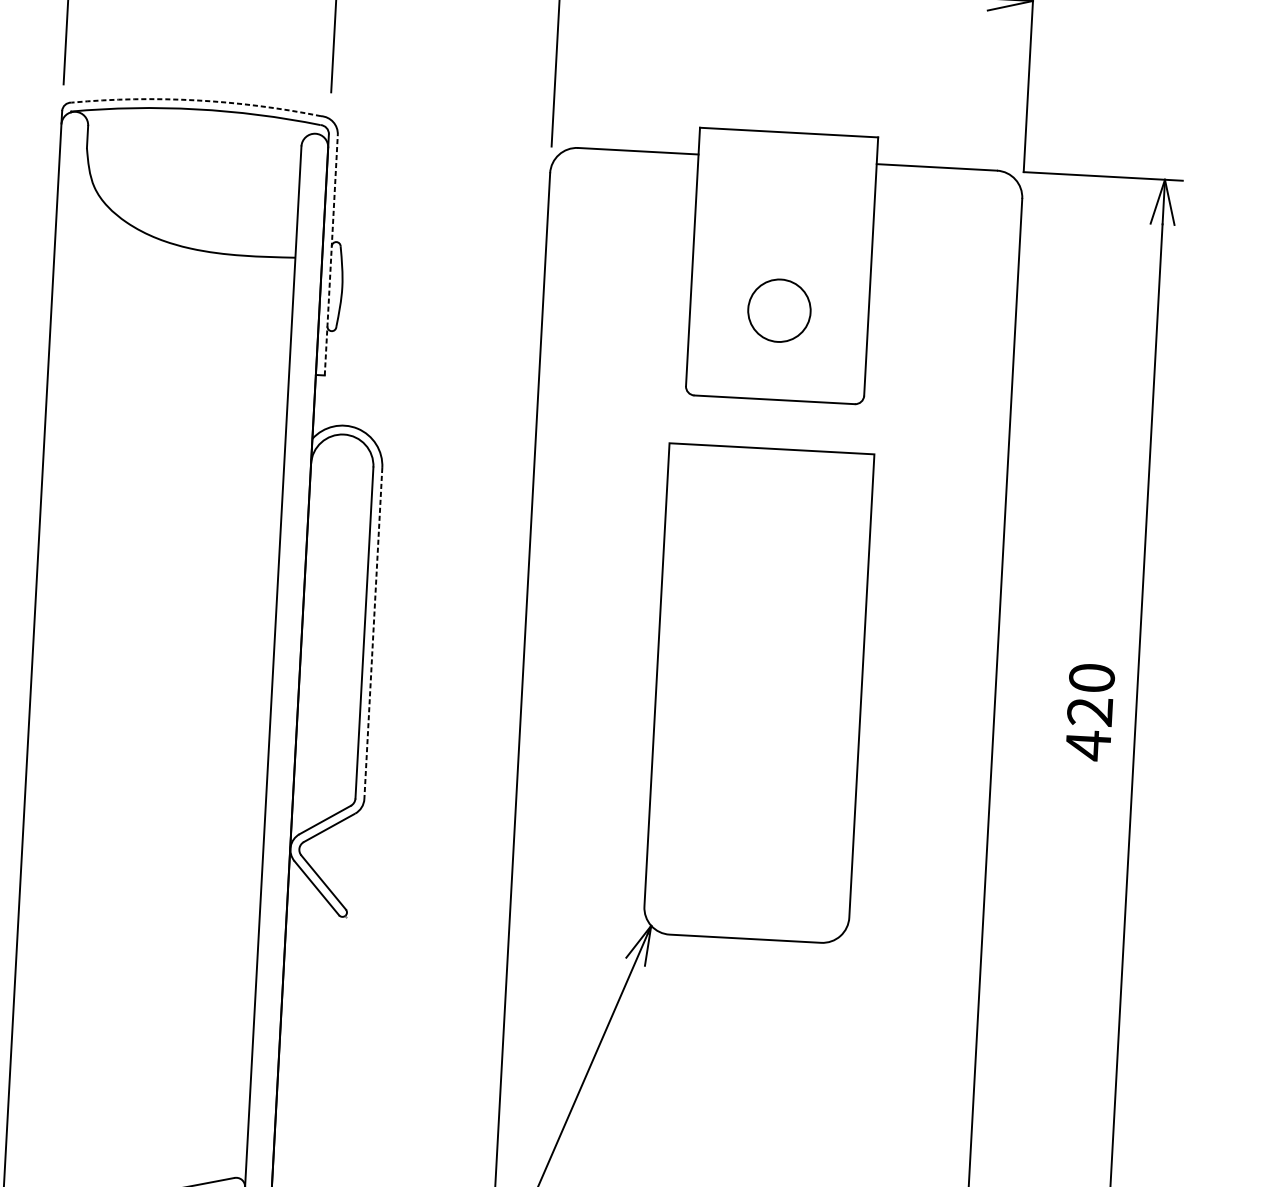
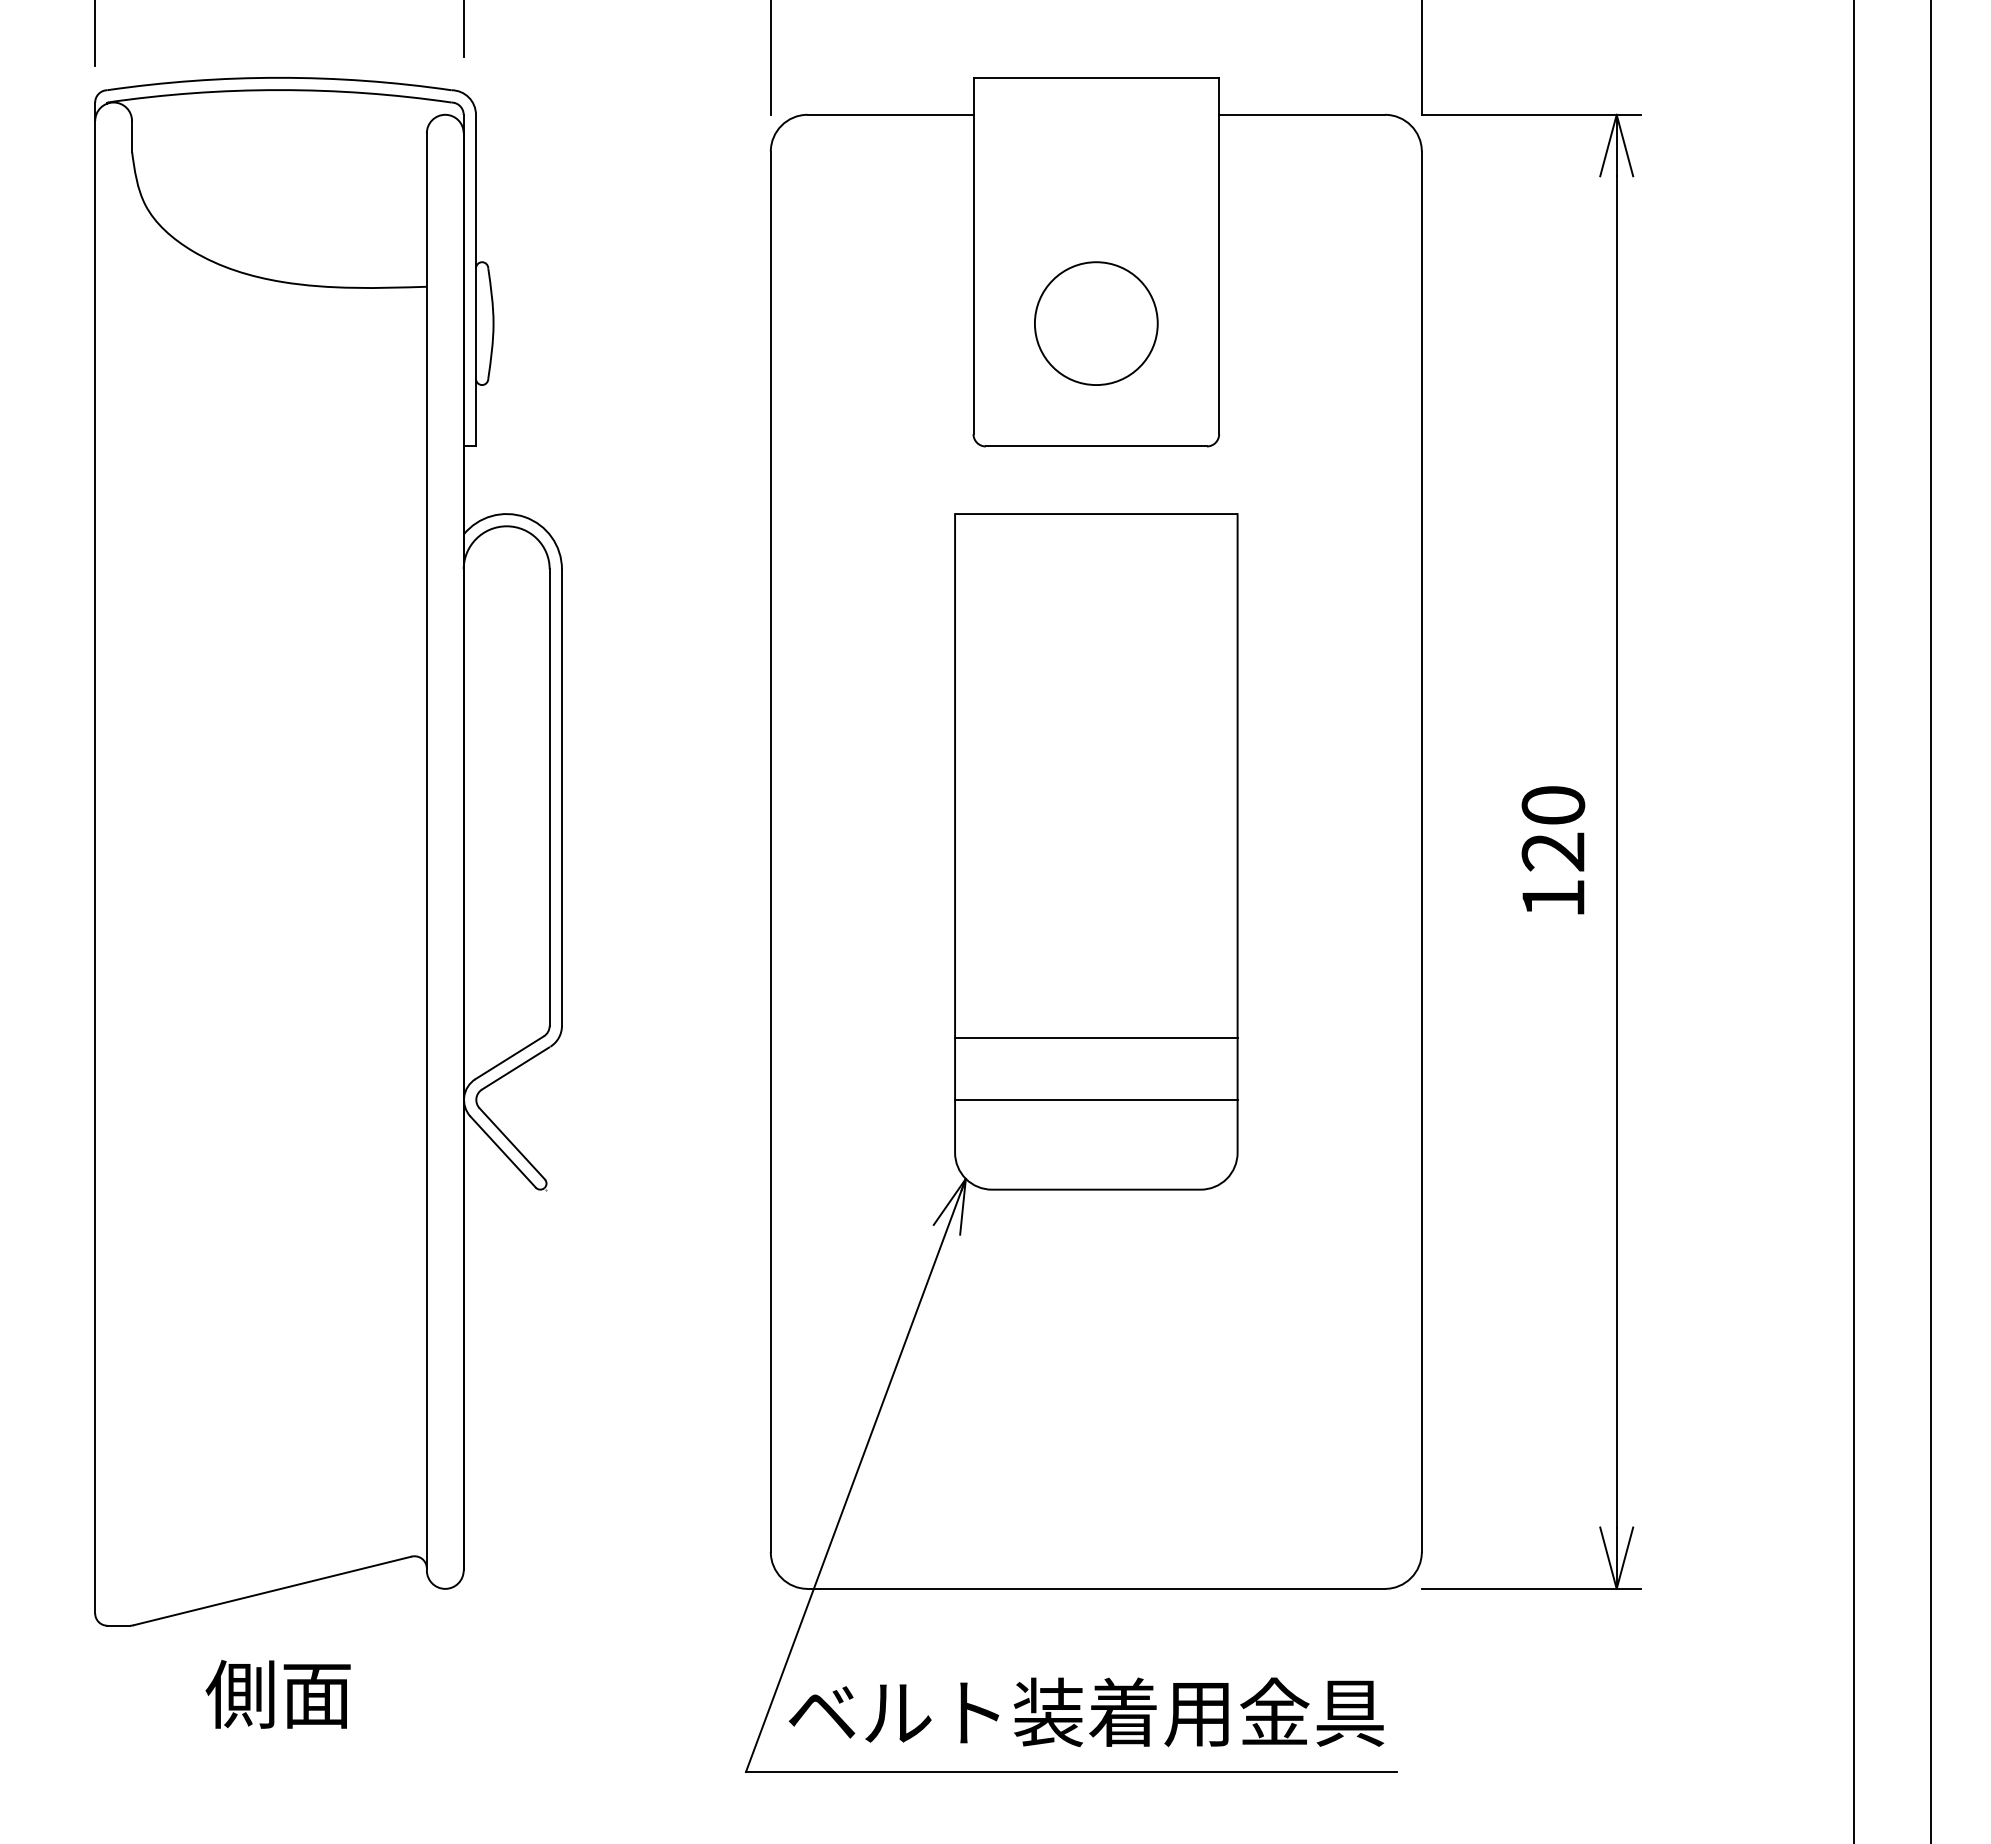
arc: (196, 100) -> (279, 77), dashed -> solid
line: (331, 255) -> (476, 280), dashed -> solid
circle: (778, 310) -> (1095, 323), size x1.43
line: (372, 634) -> (561, 798), dashed -> solid
text: (1088, 745) -> (1553, 898), 420 -> 120
line: (751, 828) -> (1096, 1037), added
line: (749, 873) -> (1096, 1099), added

